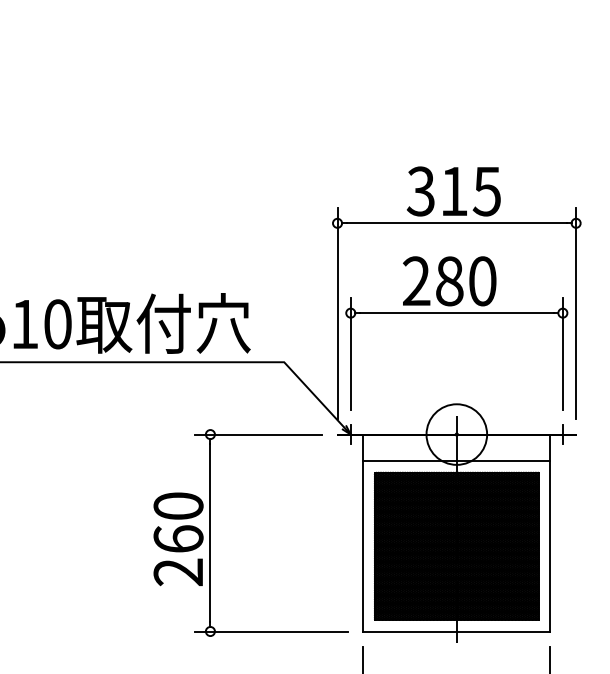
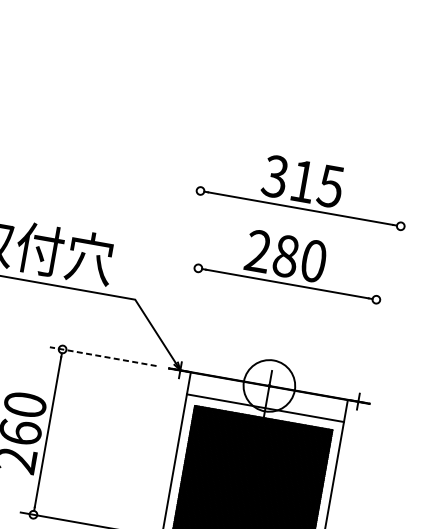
line: (337, 313) -> (187, 266), removed
line: (576, 313) -> (387, 302), removed
line: (350, 353) -> (192, 302), removed
line: (562, 353) -> (370, 333), removed
line: (258, 434) -> (102, 356), solid -> dashed

